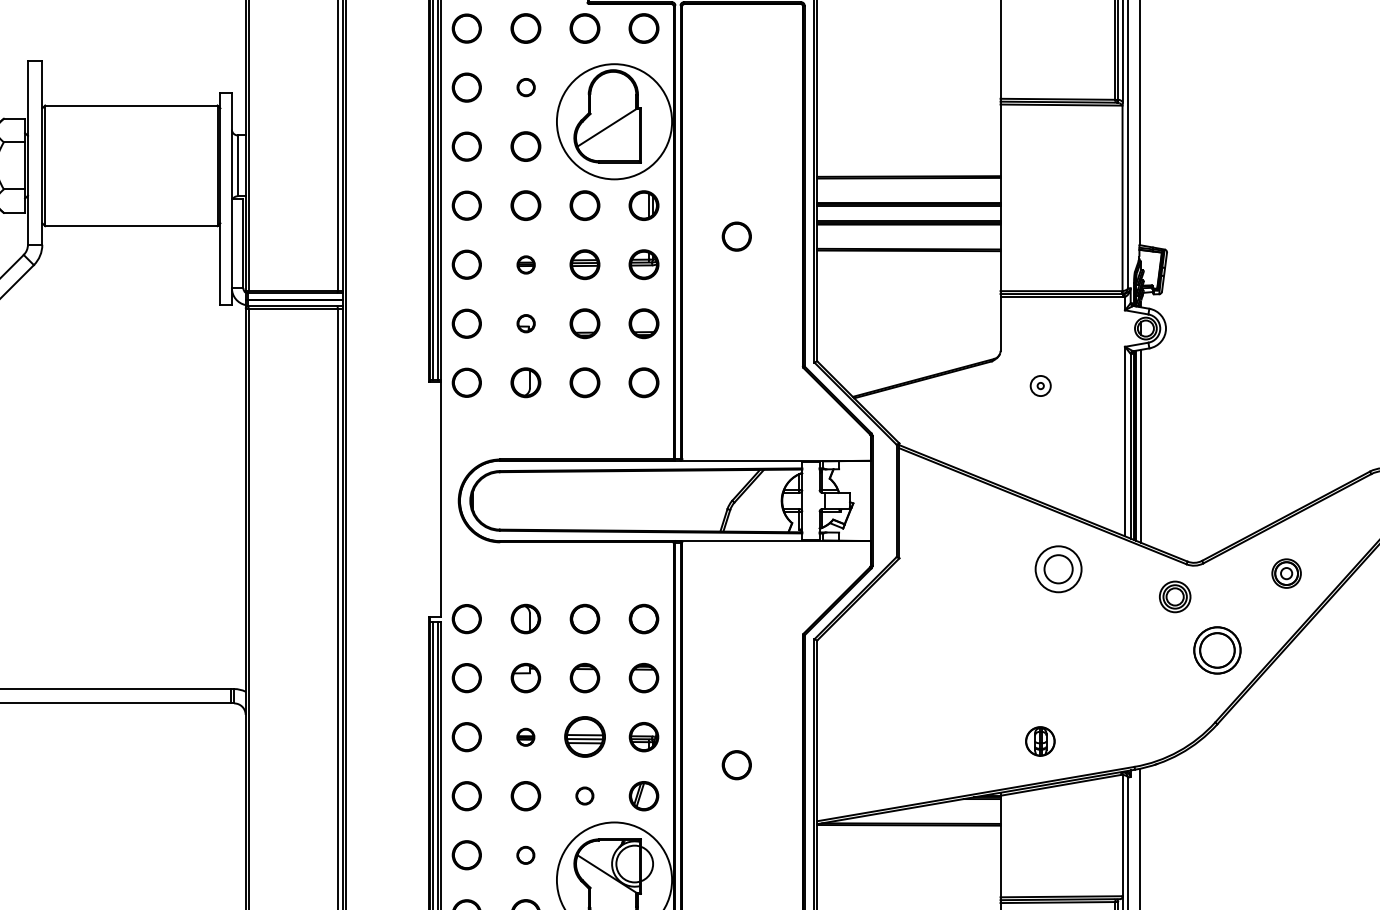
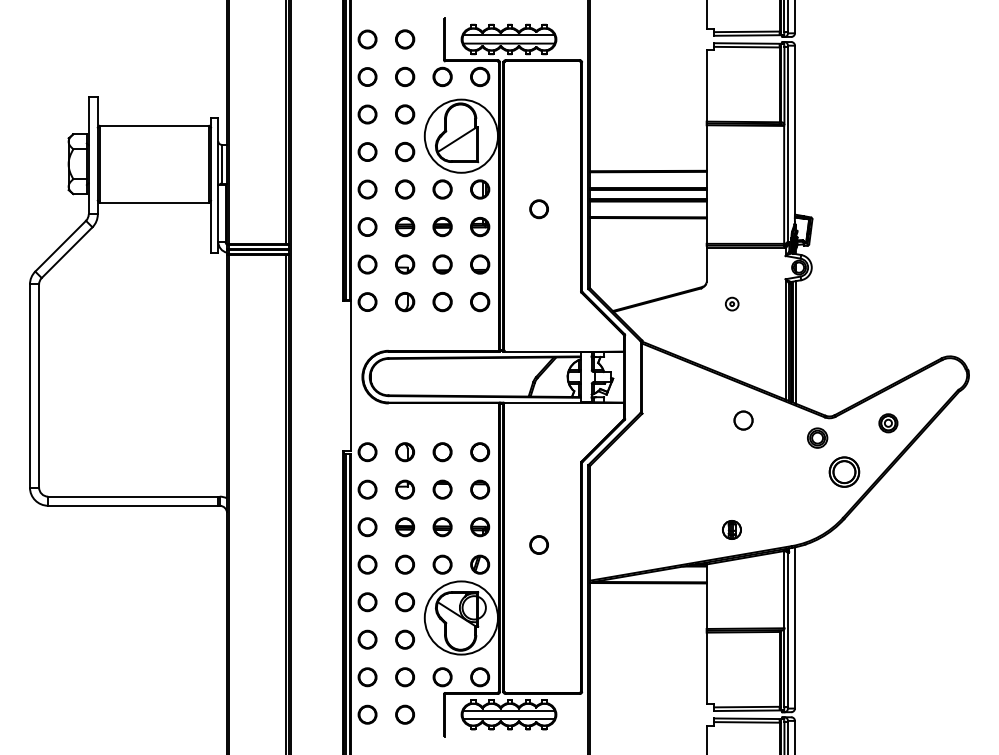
circle: (526, 87) -> (405, 114), size x1.67
part: (526, 265) -> (405, 227), size x1.67
part: (526, 323) -> (405, 264), size x1.67
circle: (1058, 569) -> (743, 420), size x0.62
part: (524, 737) -> (404, 527), size x1.67
part: (584, 737) -> (442, 527), size x0.71
circle: (584, 795) -> (442, 564), size x1.67
circle: (524, 855) -> (404, 602), size x1.67

